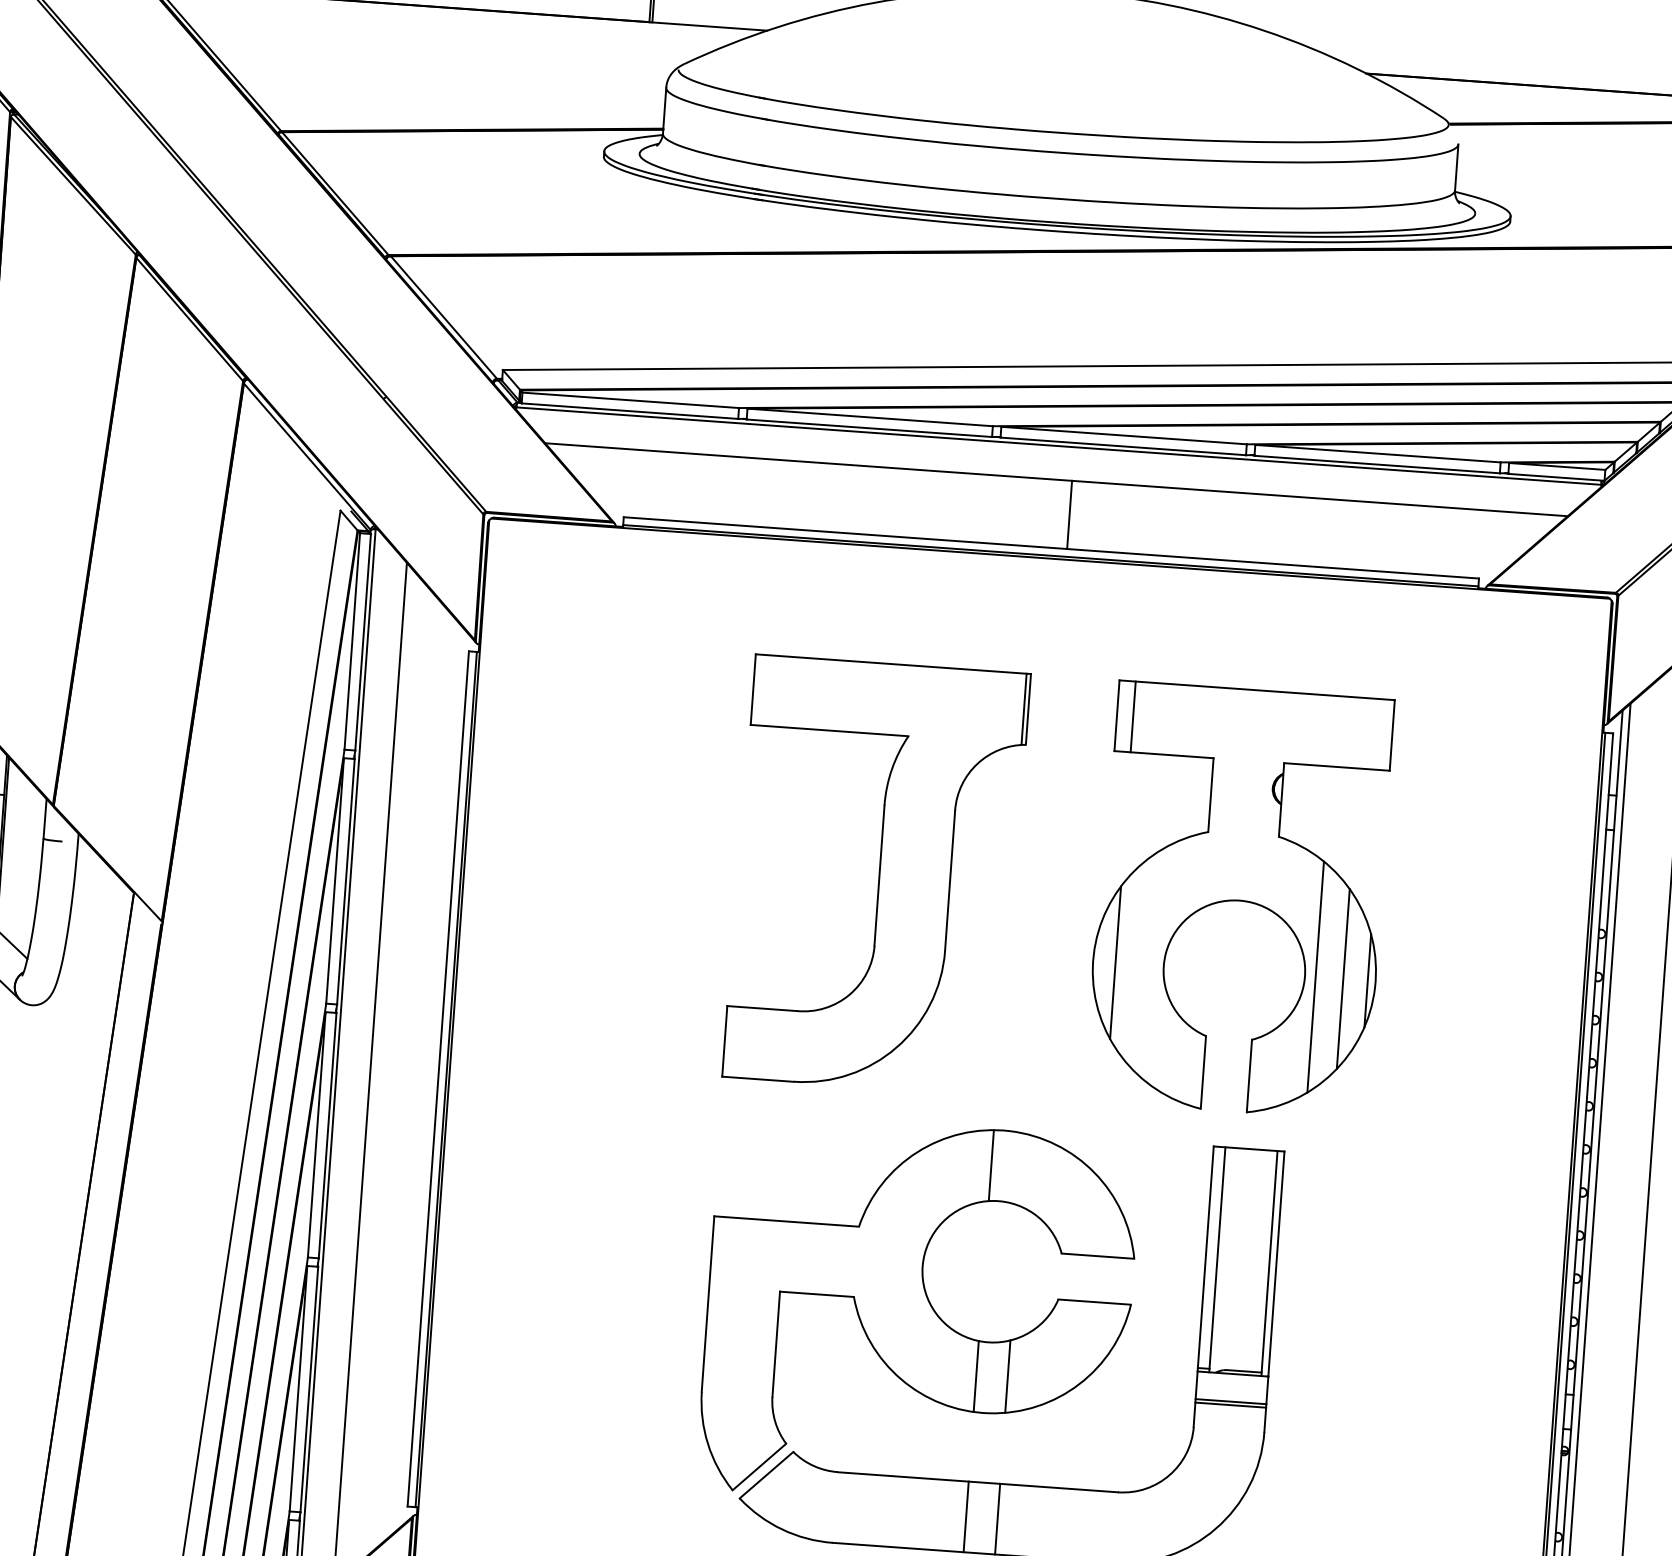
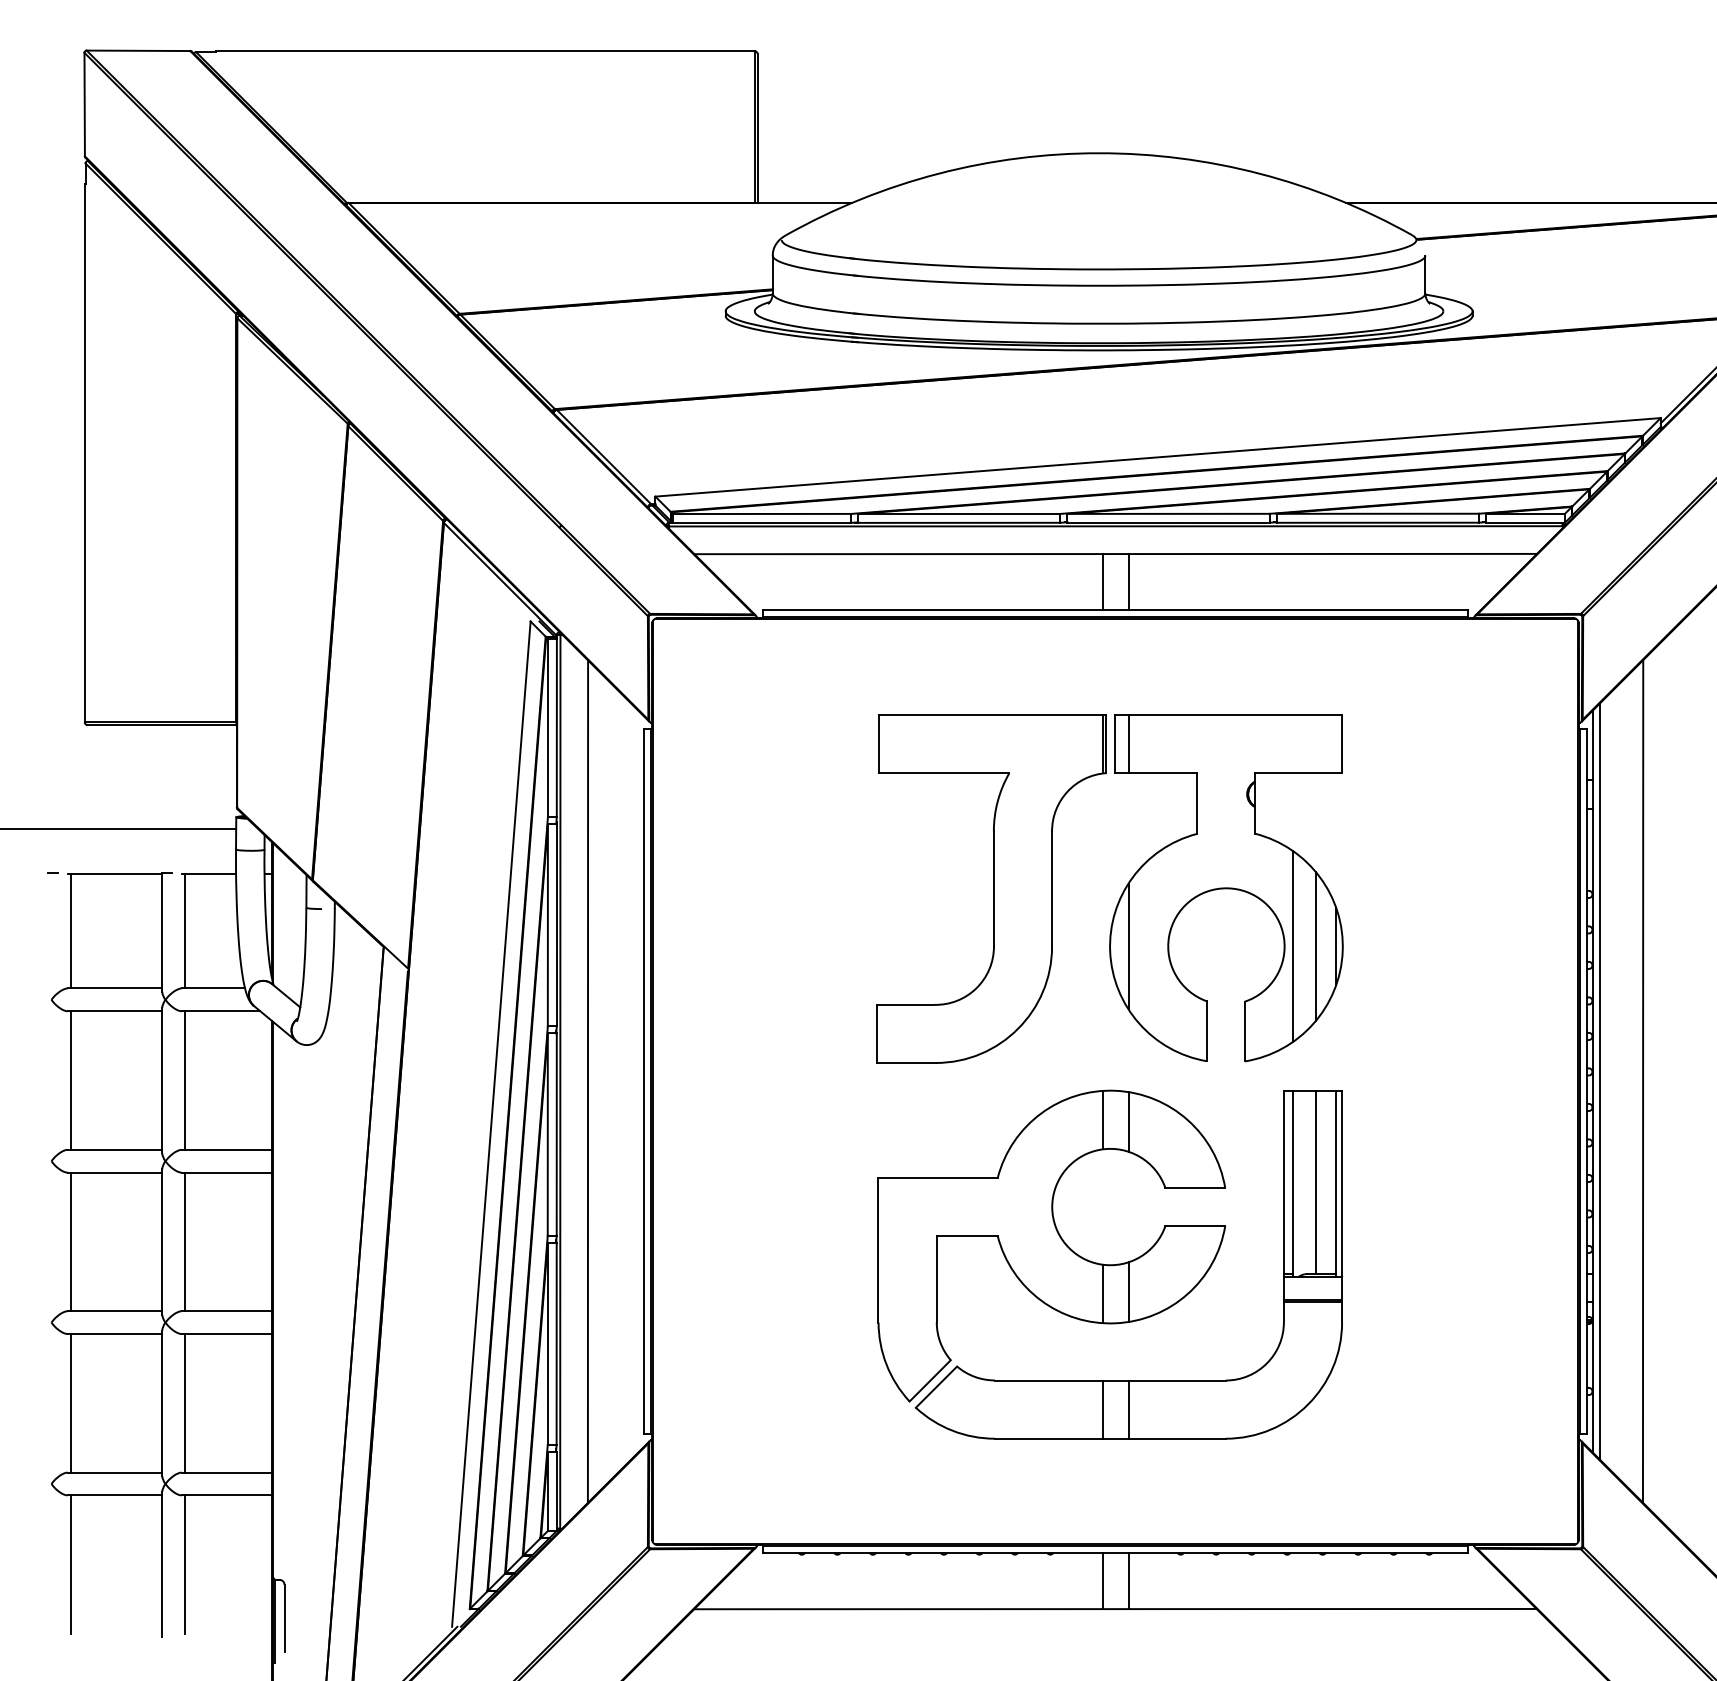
line: (1037, 513) -> (1102, 582), added
part: (1239, 900) -> (1226, 888), moved
line: (1022, 1169) -> (1128, 1121), added
line: (1245, 1259) -> (1316, 1182), added

